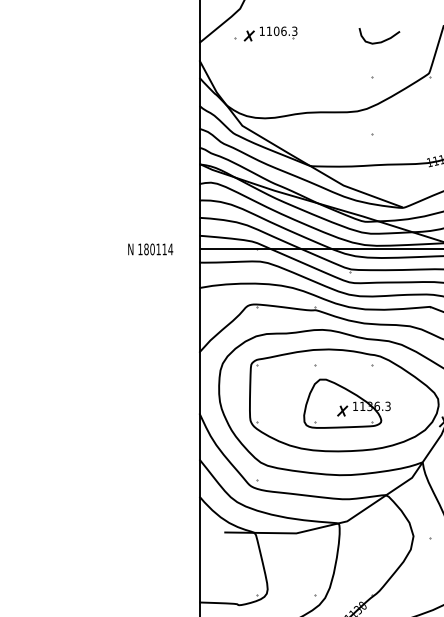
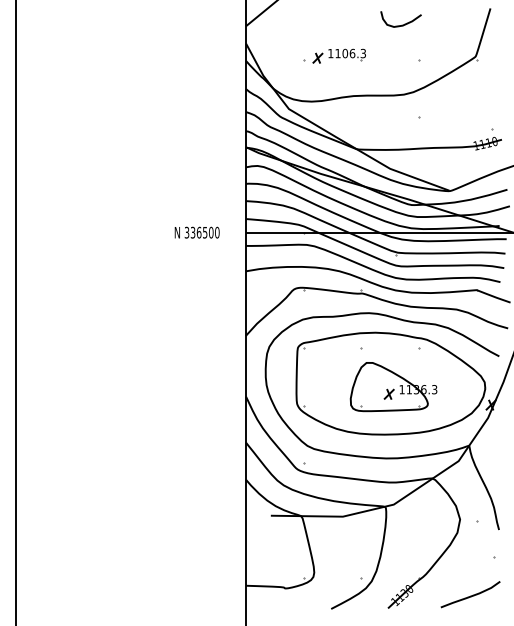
part: (265, 33) -> (334, 55), moved
curve: (379, 41) -> (401, 24), moved
text: (154, 249) -> (201, 232), 180114 -> 336500

